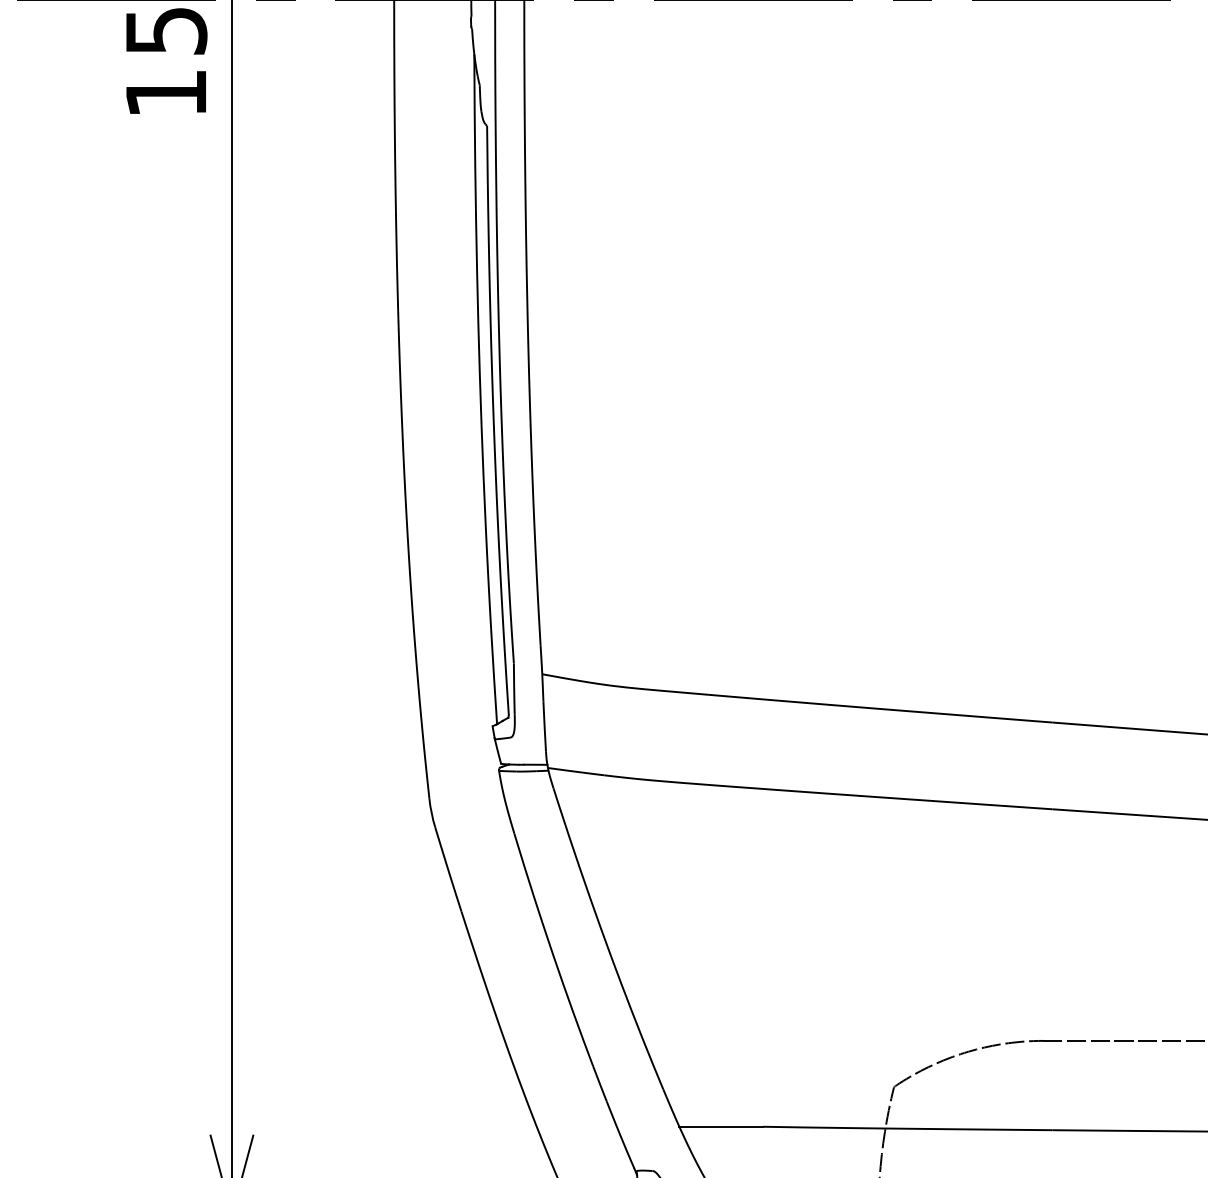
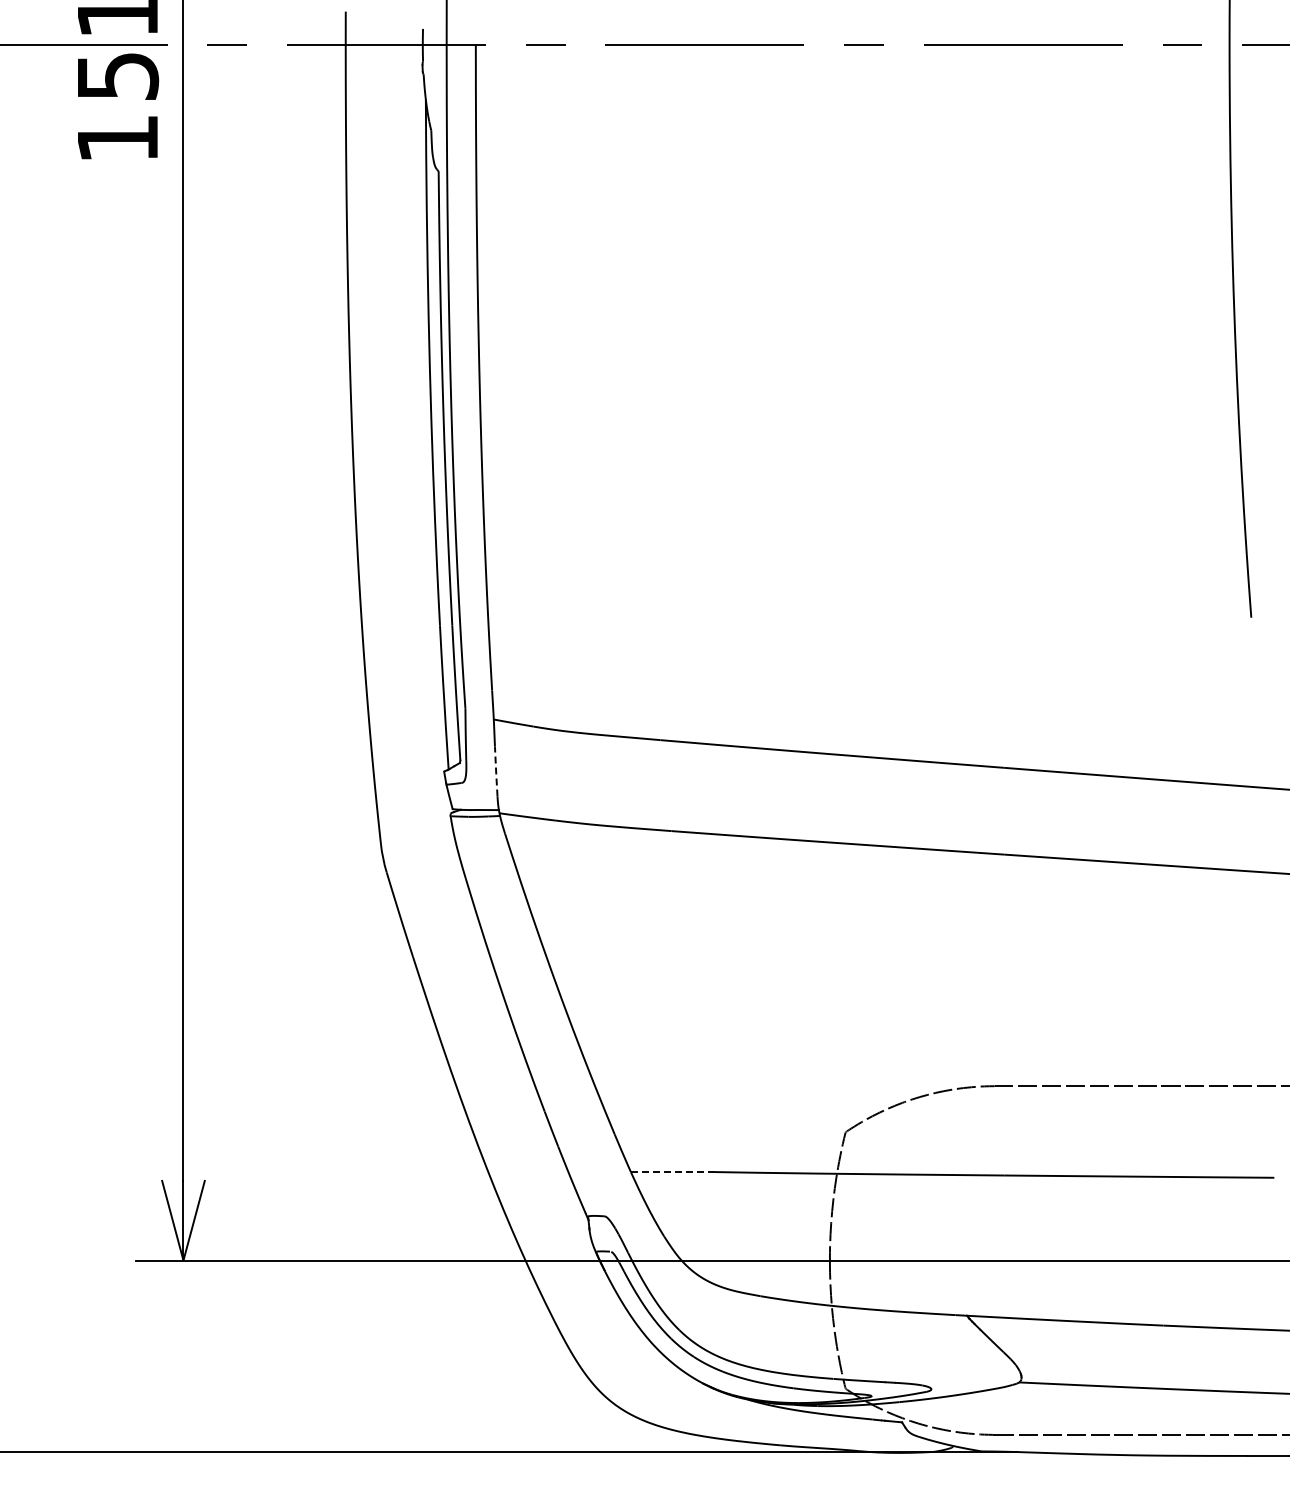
line: (544, 726) -> (496, 771), solid -> dashed
line: (720, 1127) -> (672, 1172), solid -> dashed

